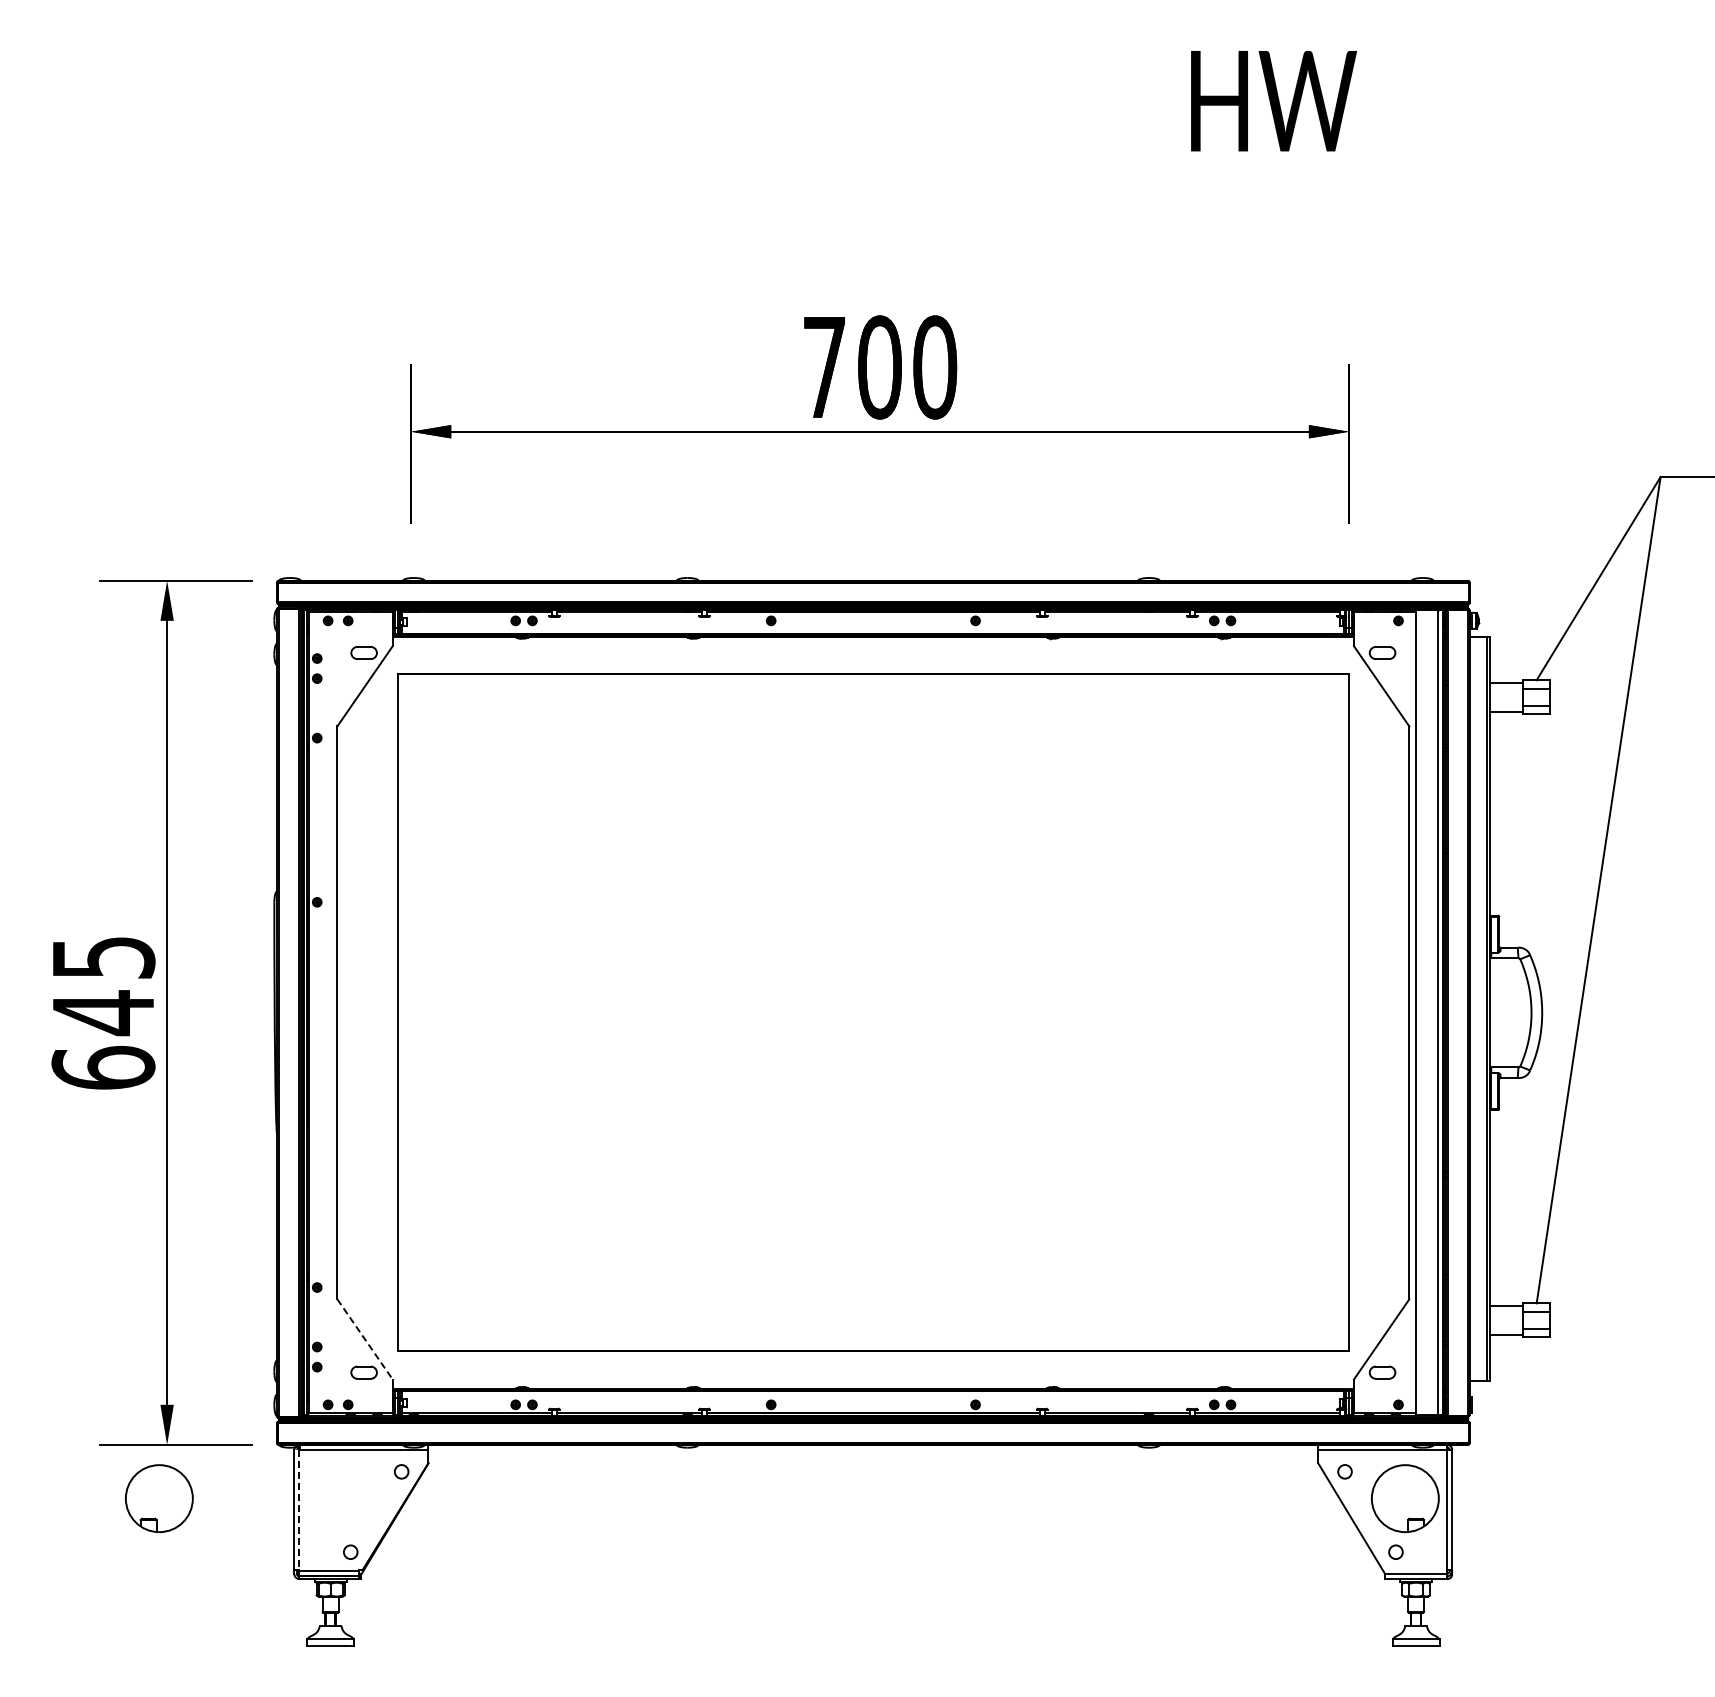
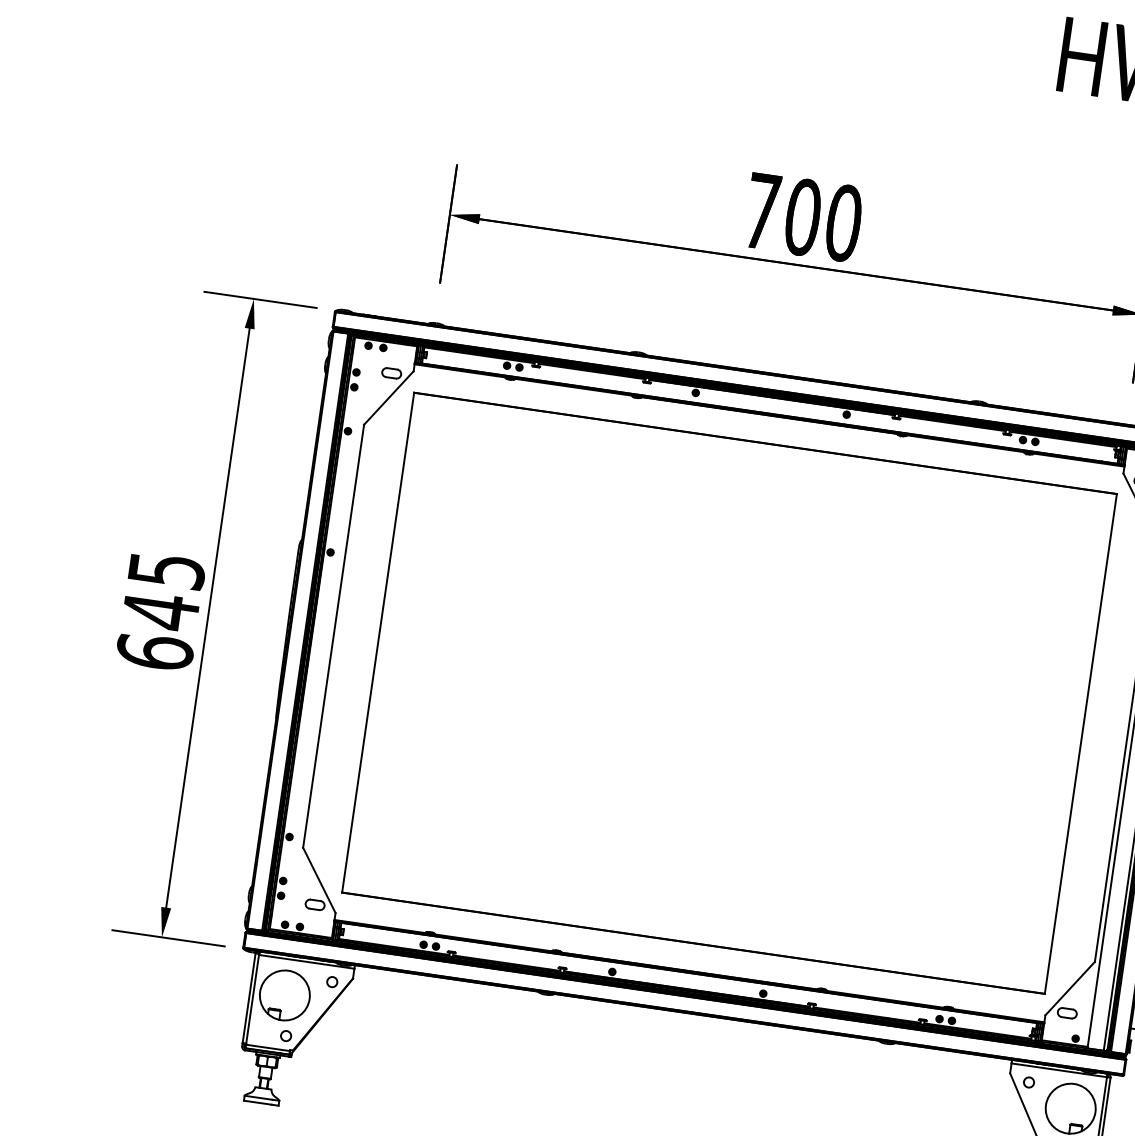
line: (365, 1339) -> (319, 880), dashed -> solid
part: (159, 1498) -> (285, 995), moved
line: (299, 1510) -> (252, 999), dashed -> solid

